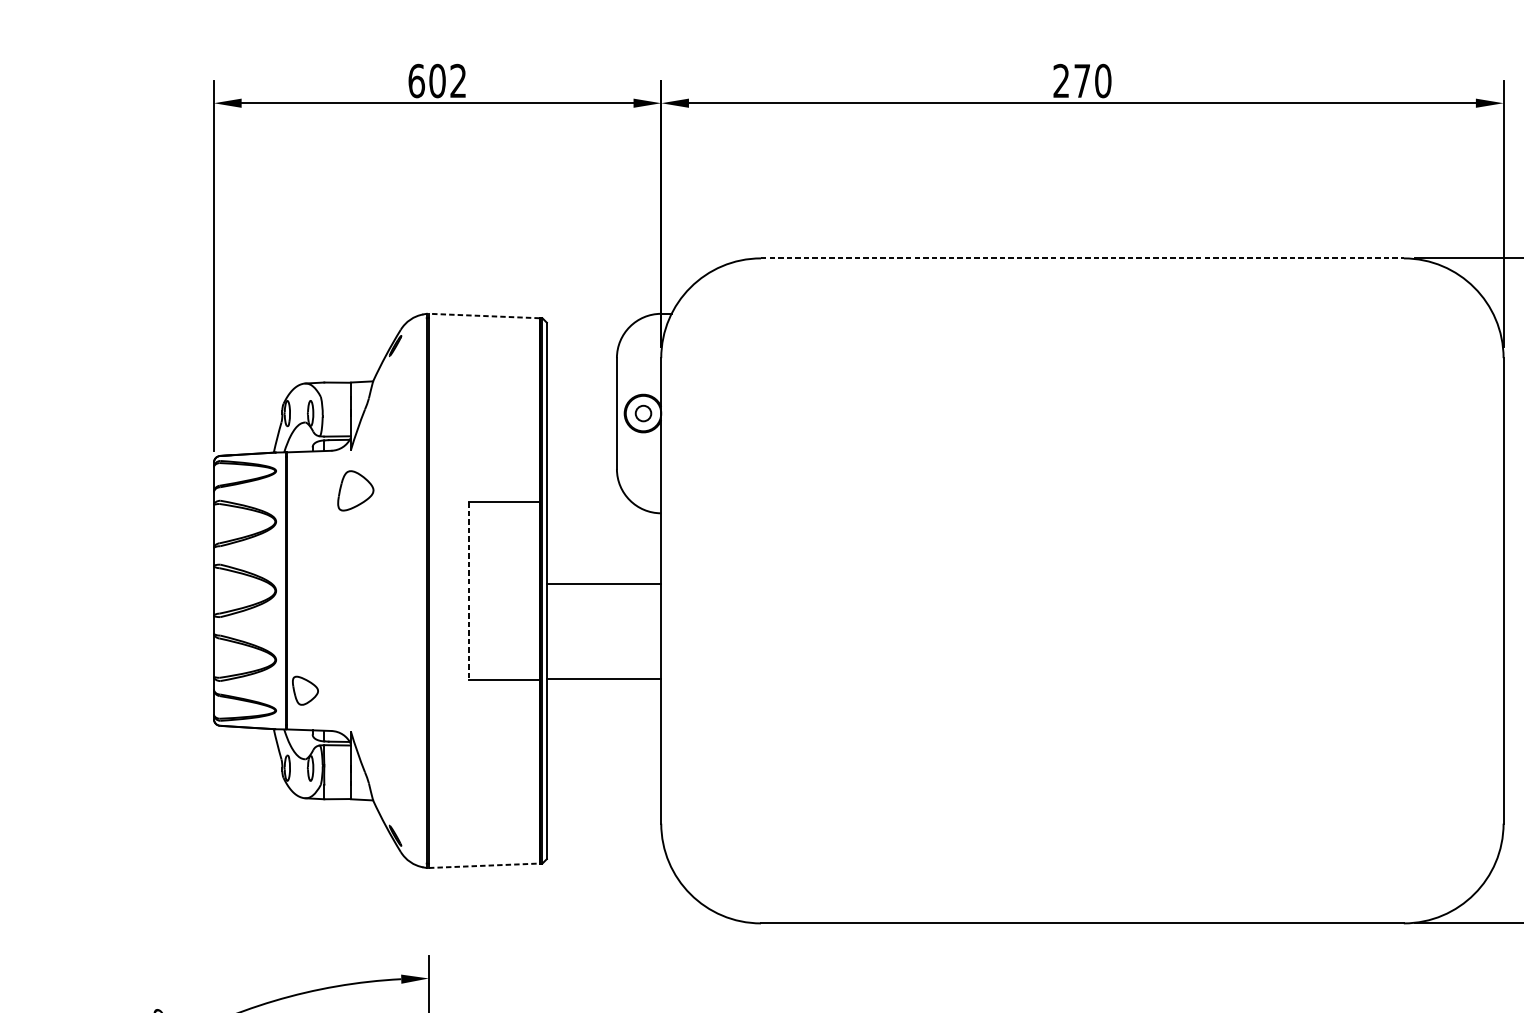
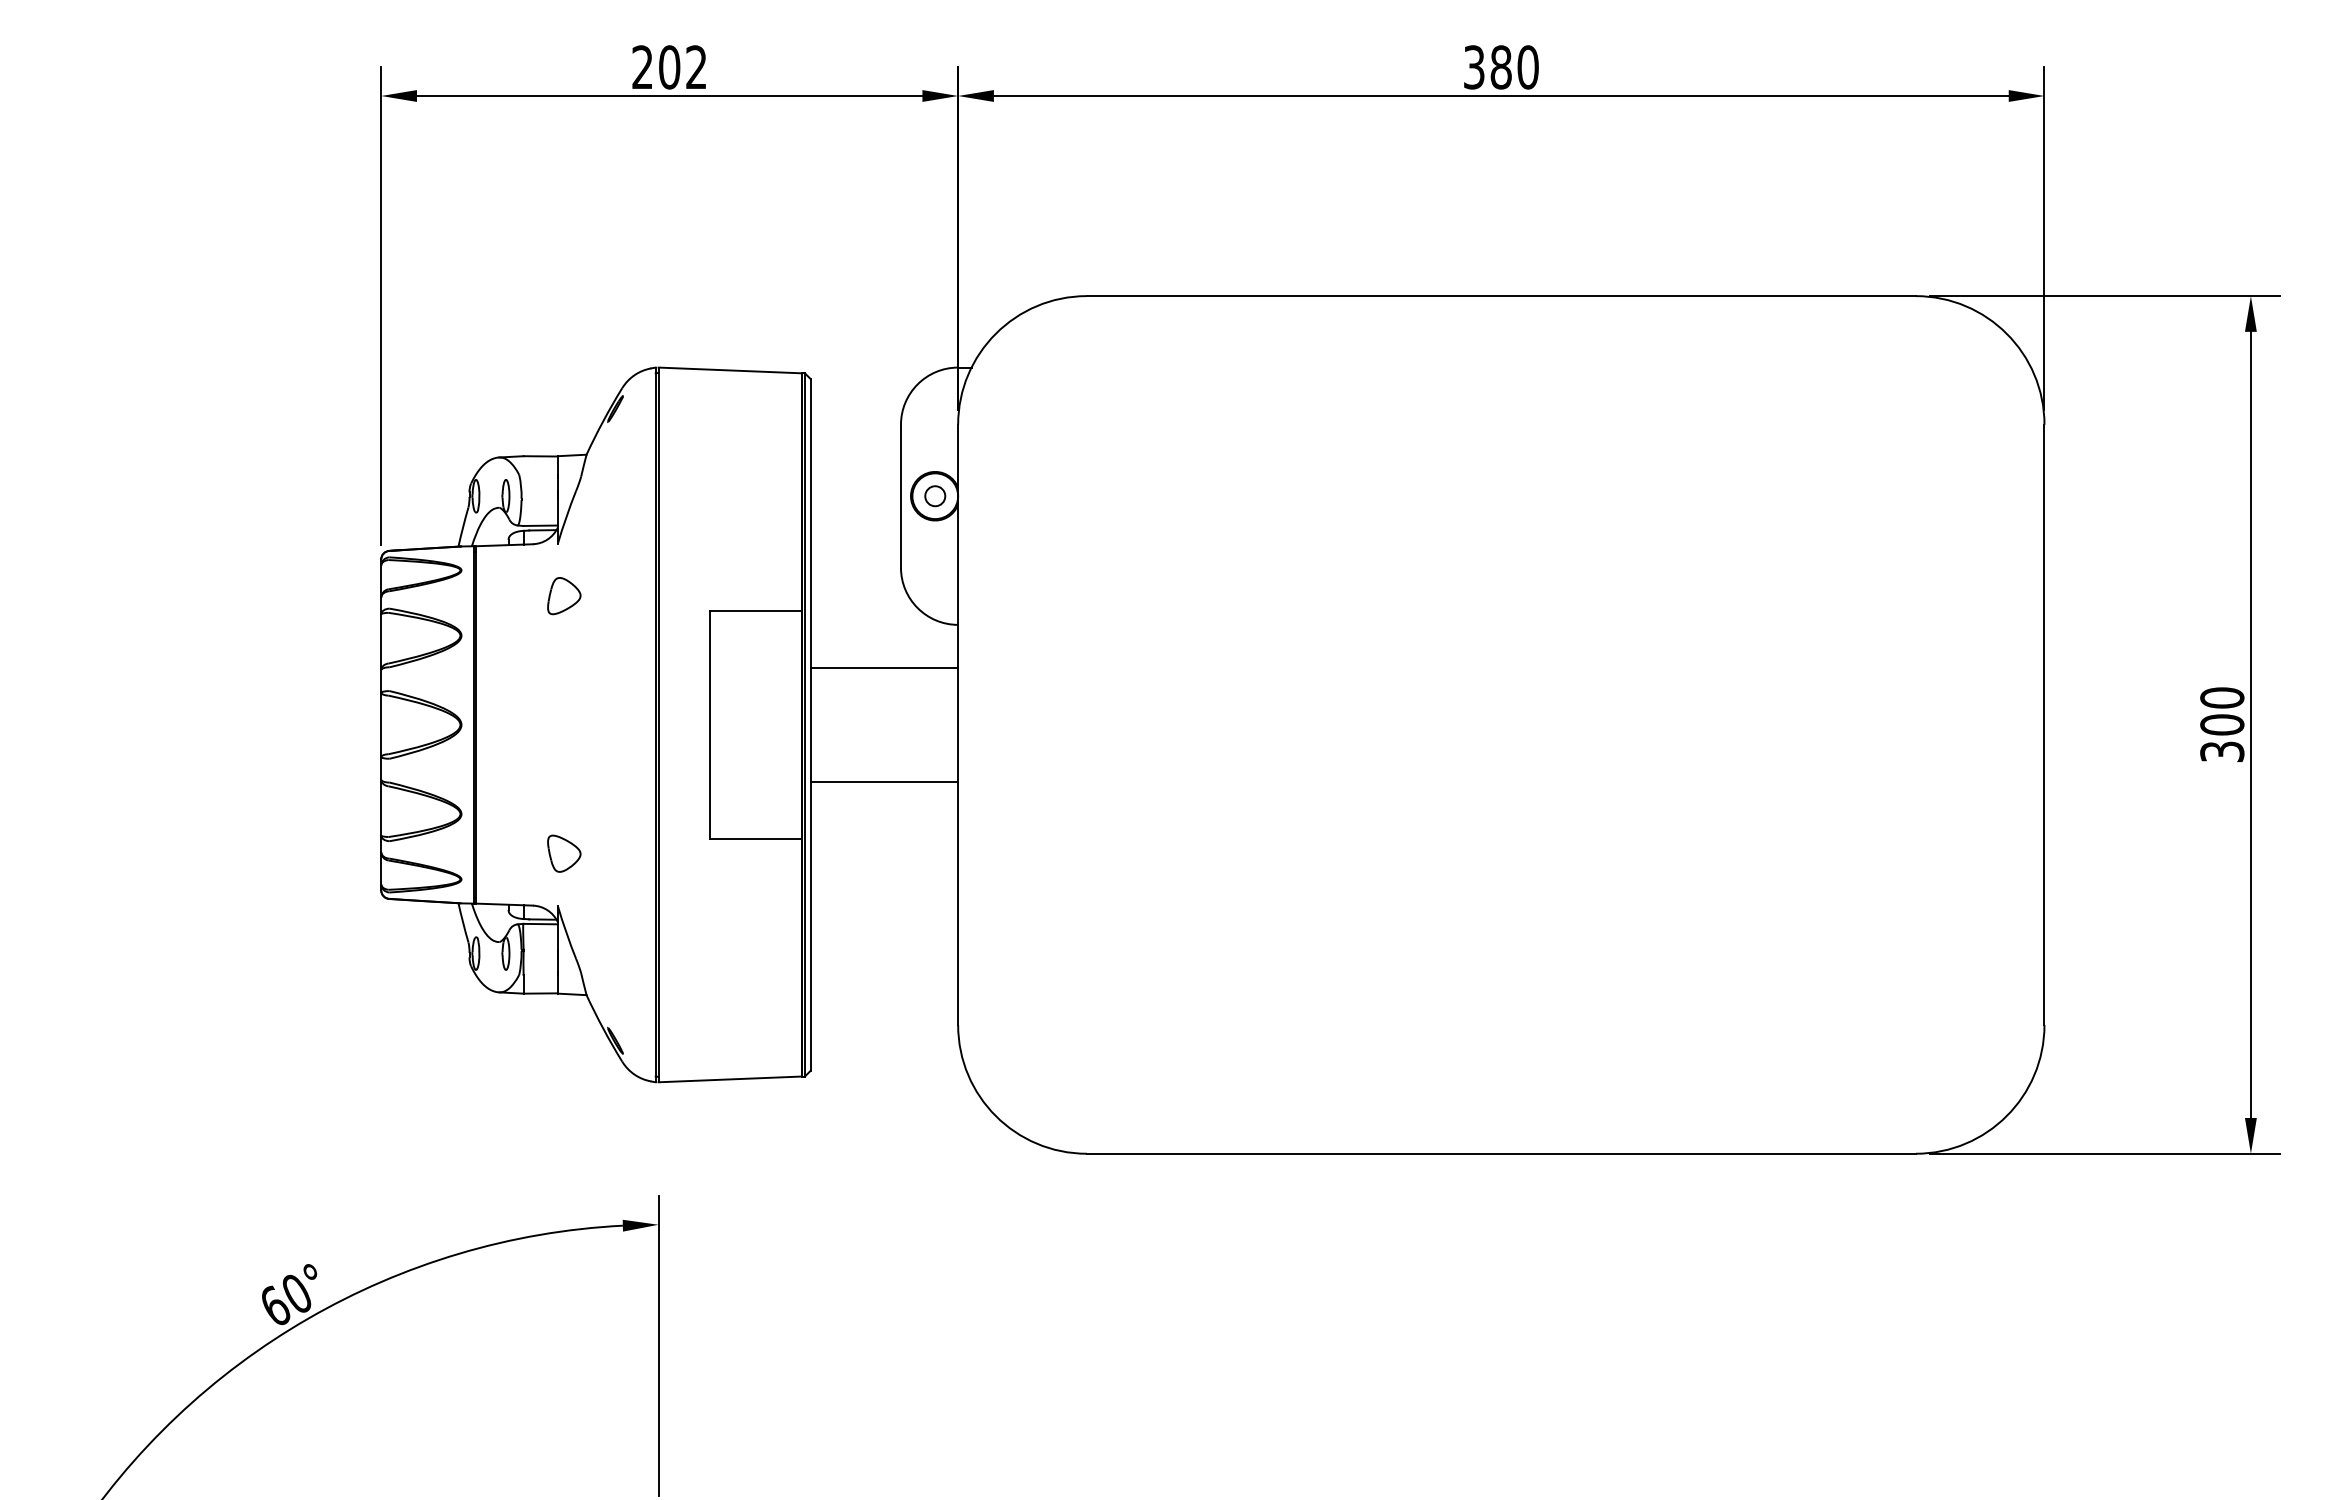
text: (416, 81) -> (642, 67), 602 -> 202
text: (1071, 81) -> (1487, 67), 270 -> 380
line: (1082, 258) -> (1501, 296), dashed -> solid
line: (484, 316) -> (730, 370), dashed -> solid
part: (356, 491) -> (564, 596), size x0.71
line: (604, 583) -> (884, 667), moved
line: (469, 591) -> (710, 725), dashed -> solid
line: (604, 679) -> (884, 782), moved
part: (305, 690) -> (564, 853), moved
line: (484, 865) -> (730, 1079), dashed -> solid

